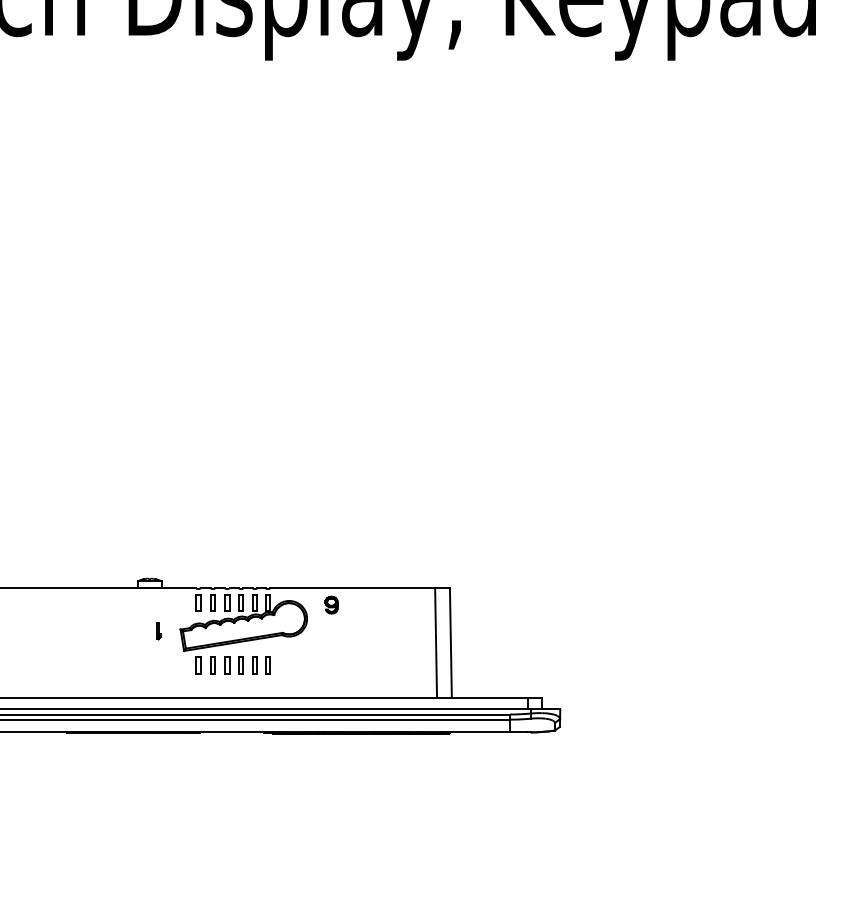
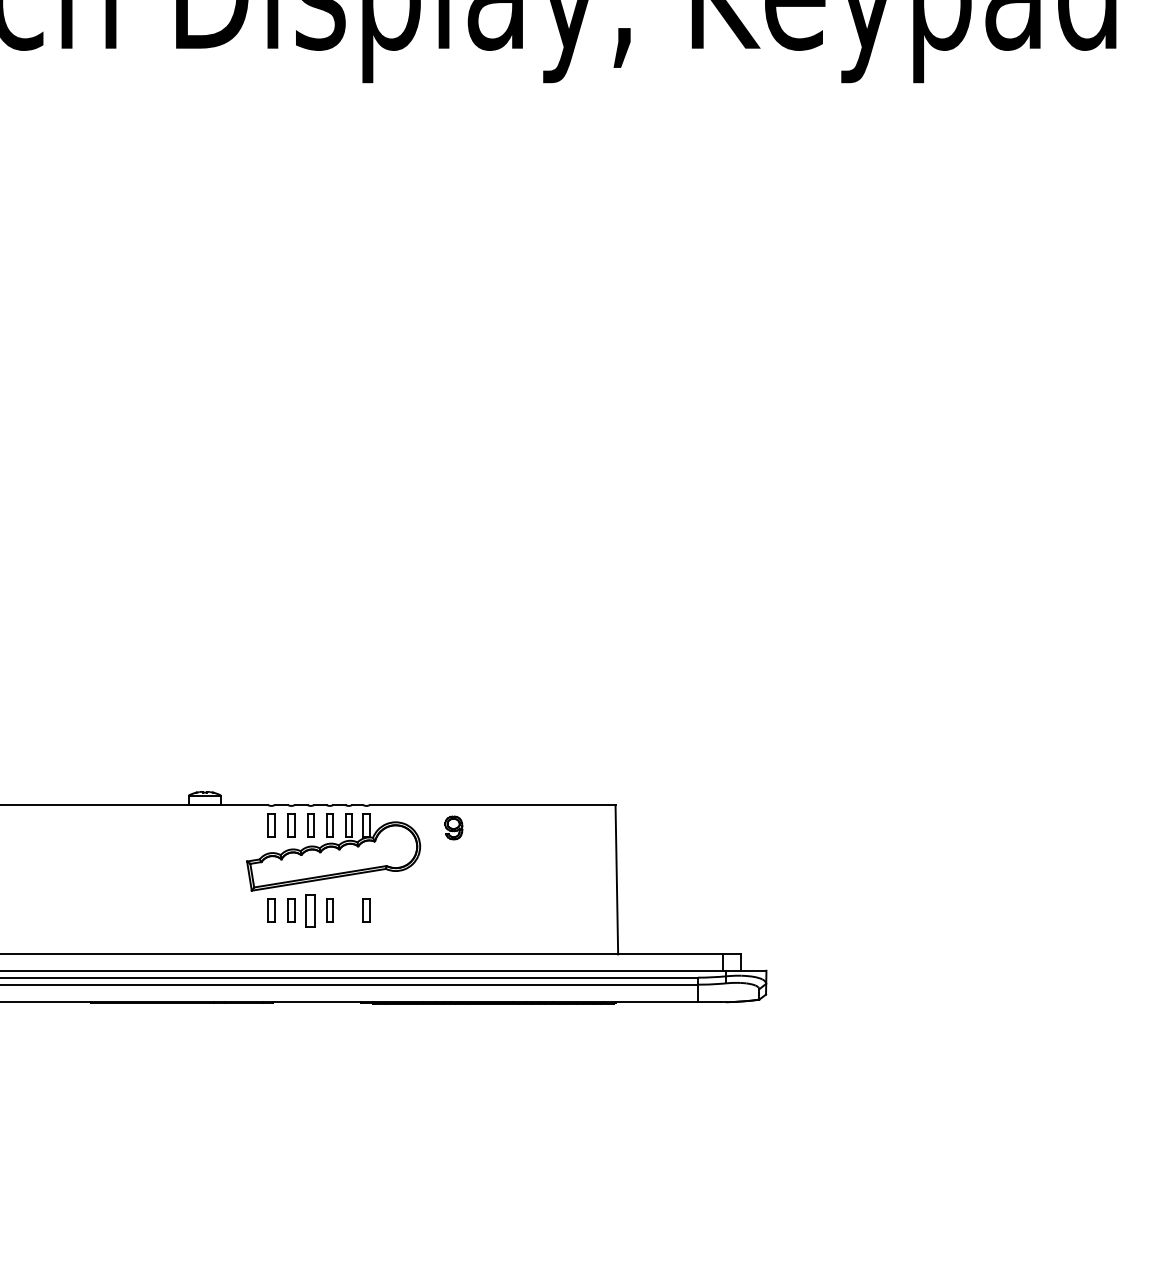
part: (158, 631) -> (216, 864), removed
line: (436, 642) -> (597, 879), removed
part: (227, 665) -> (311, 910), size x1.4
part: (254, 665) -> (348, 910), removed

